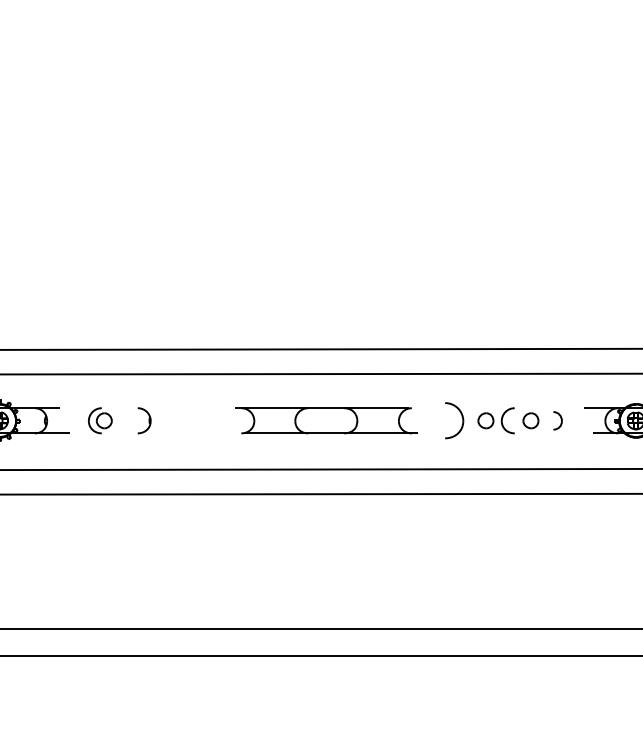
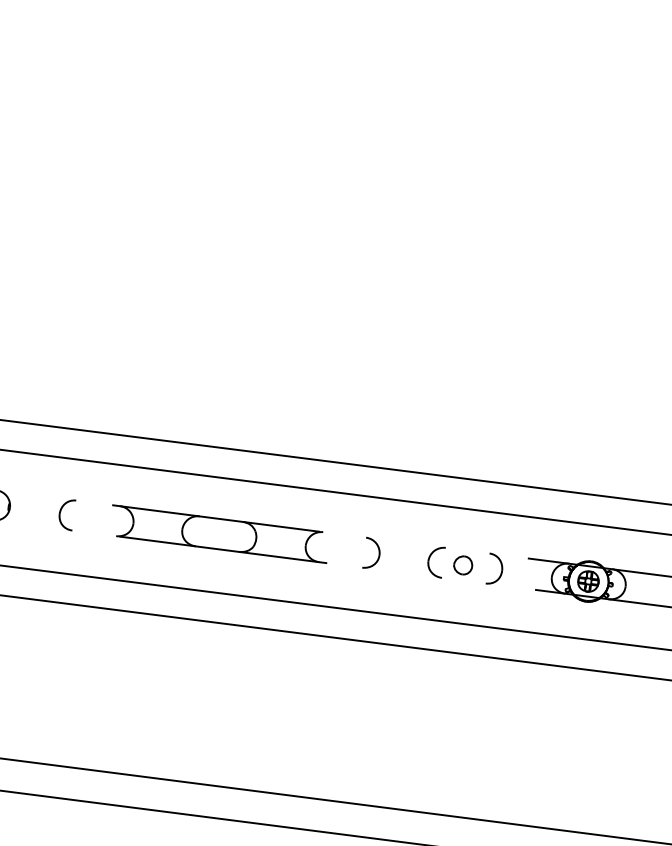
part: (197, 420) -> (65, 514), added
part: (454, 420) -> (372, 553), size x0.71
part: (485, 420) -> (409, 558), removed
part: (557, 420) -> (494, 569), size x1.43

